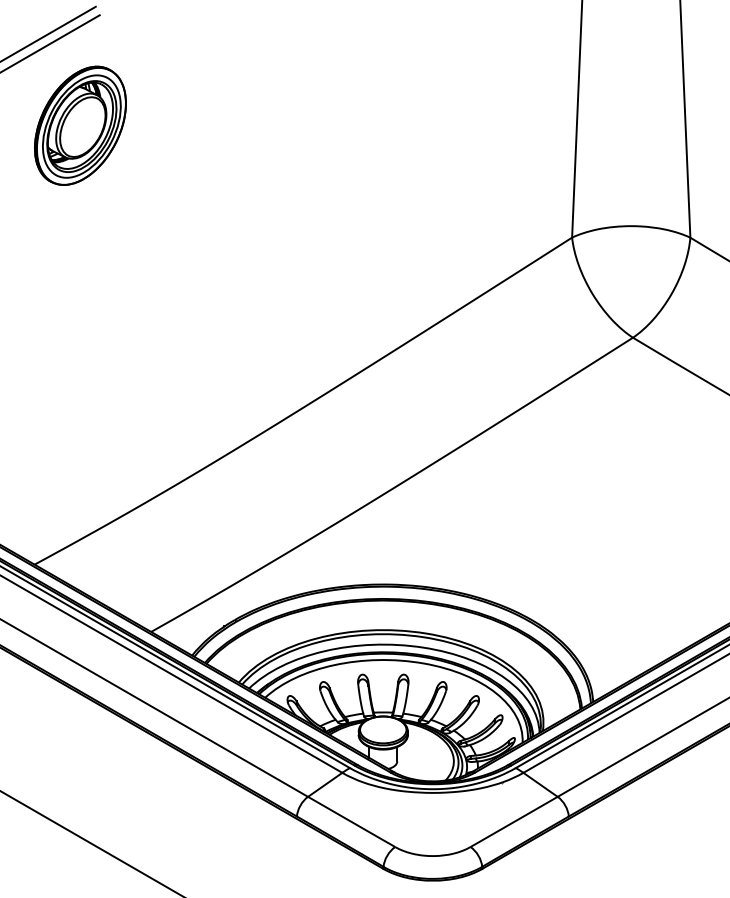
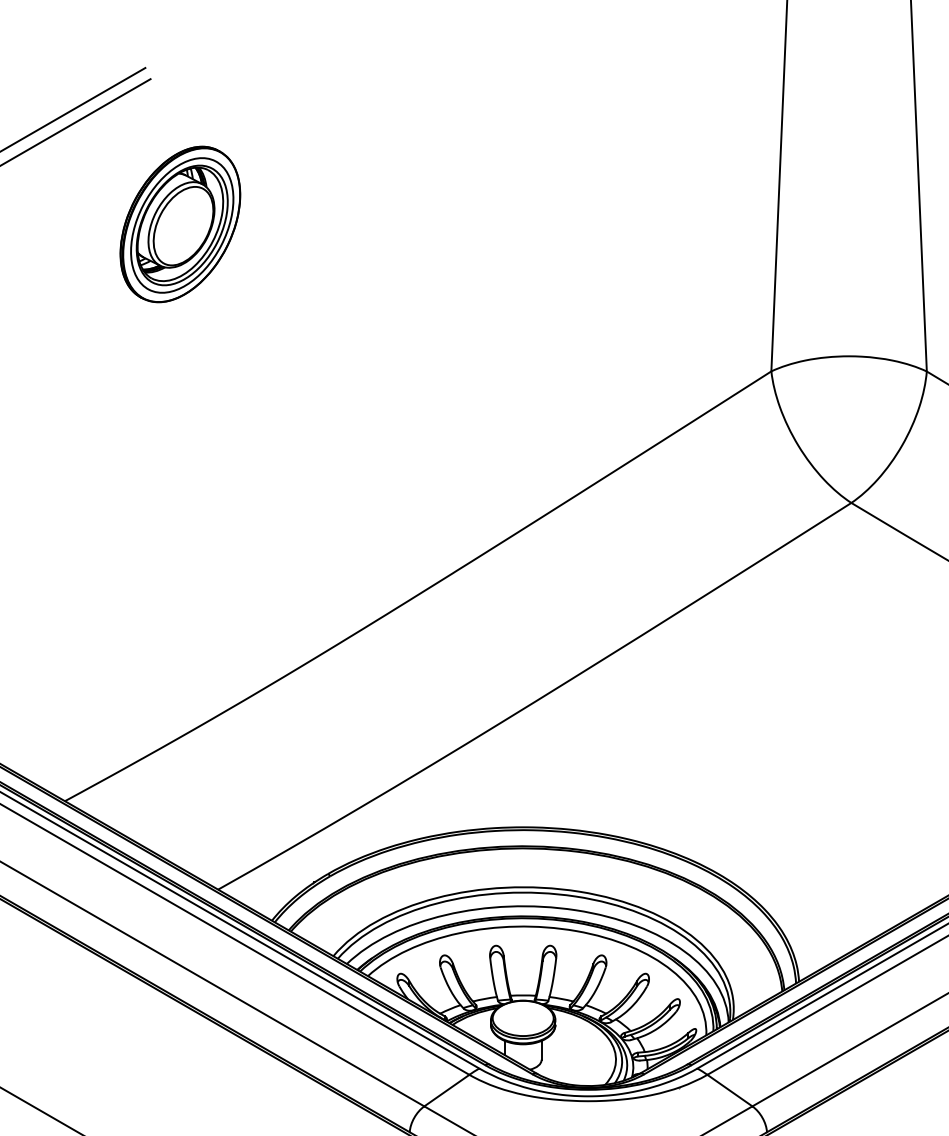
part: (80, 125) -> (180, 224), moved

